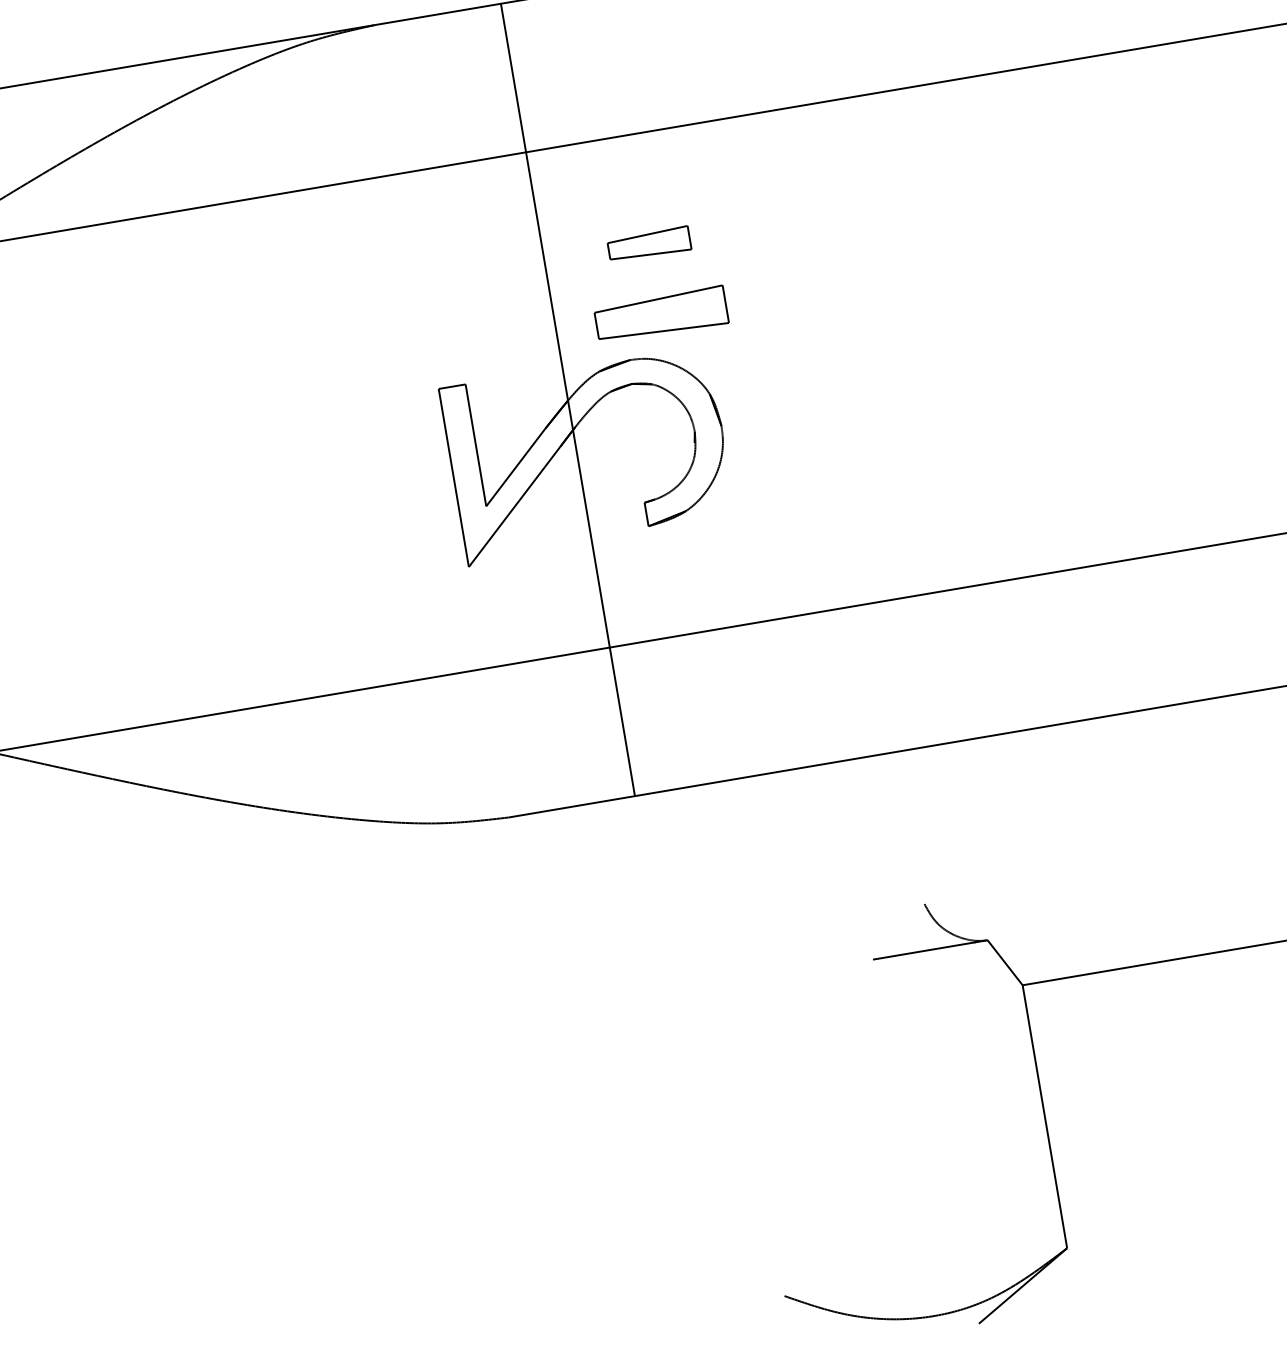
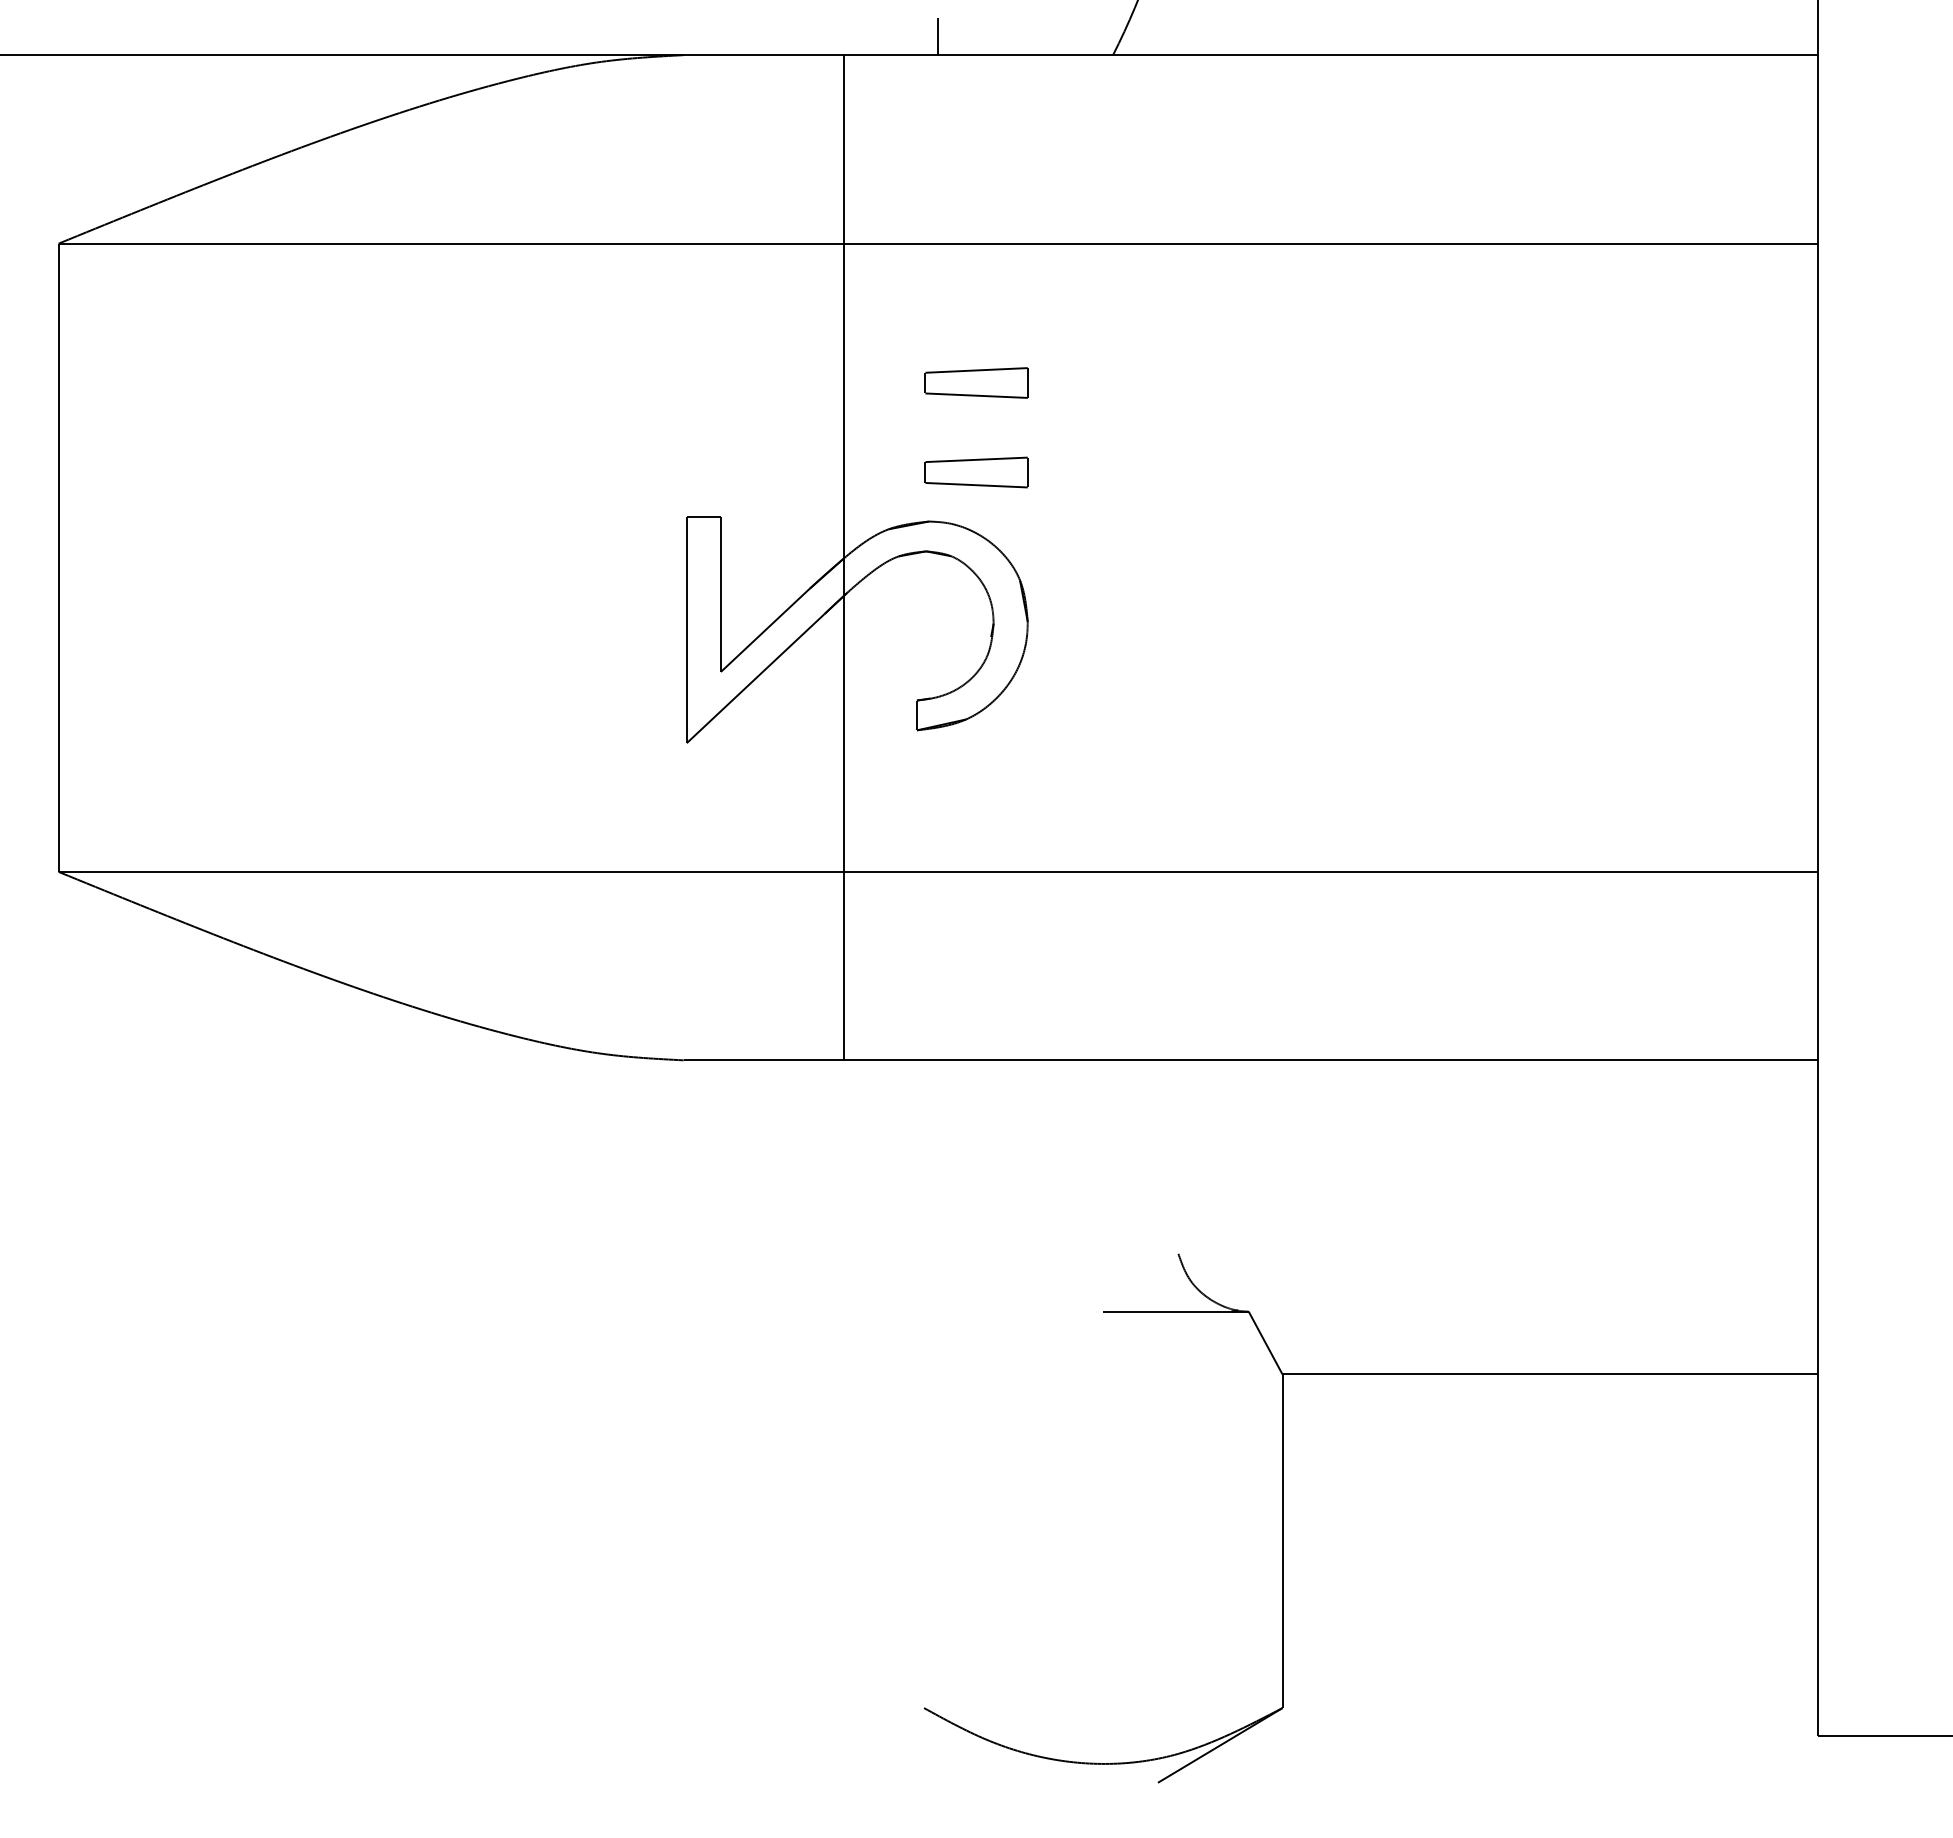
part: (661, 315) -> (976, 472), size x0.62

